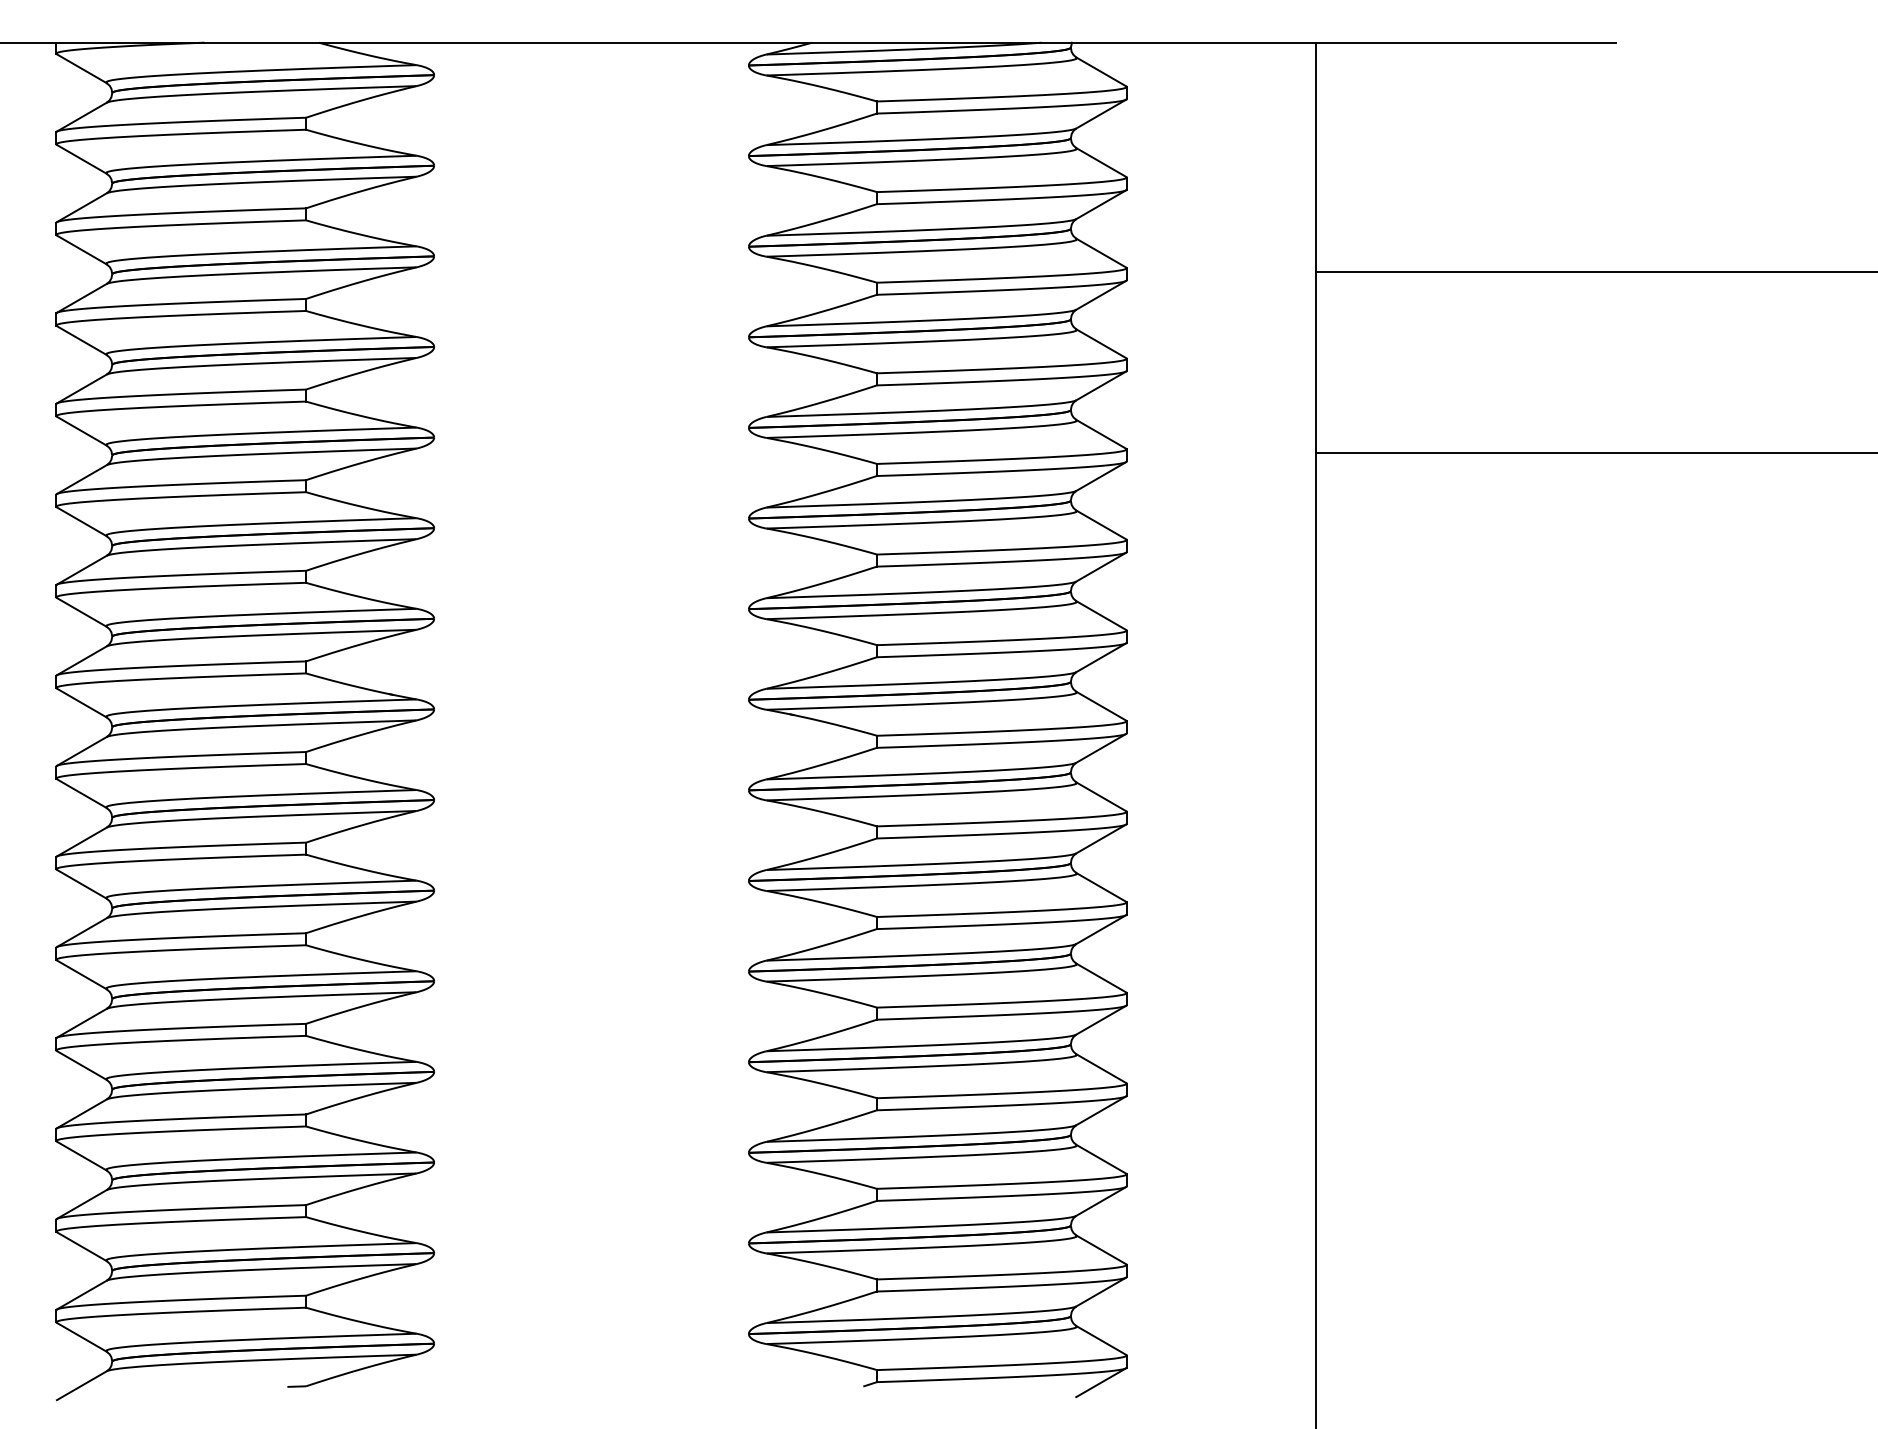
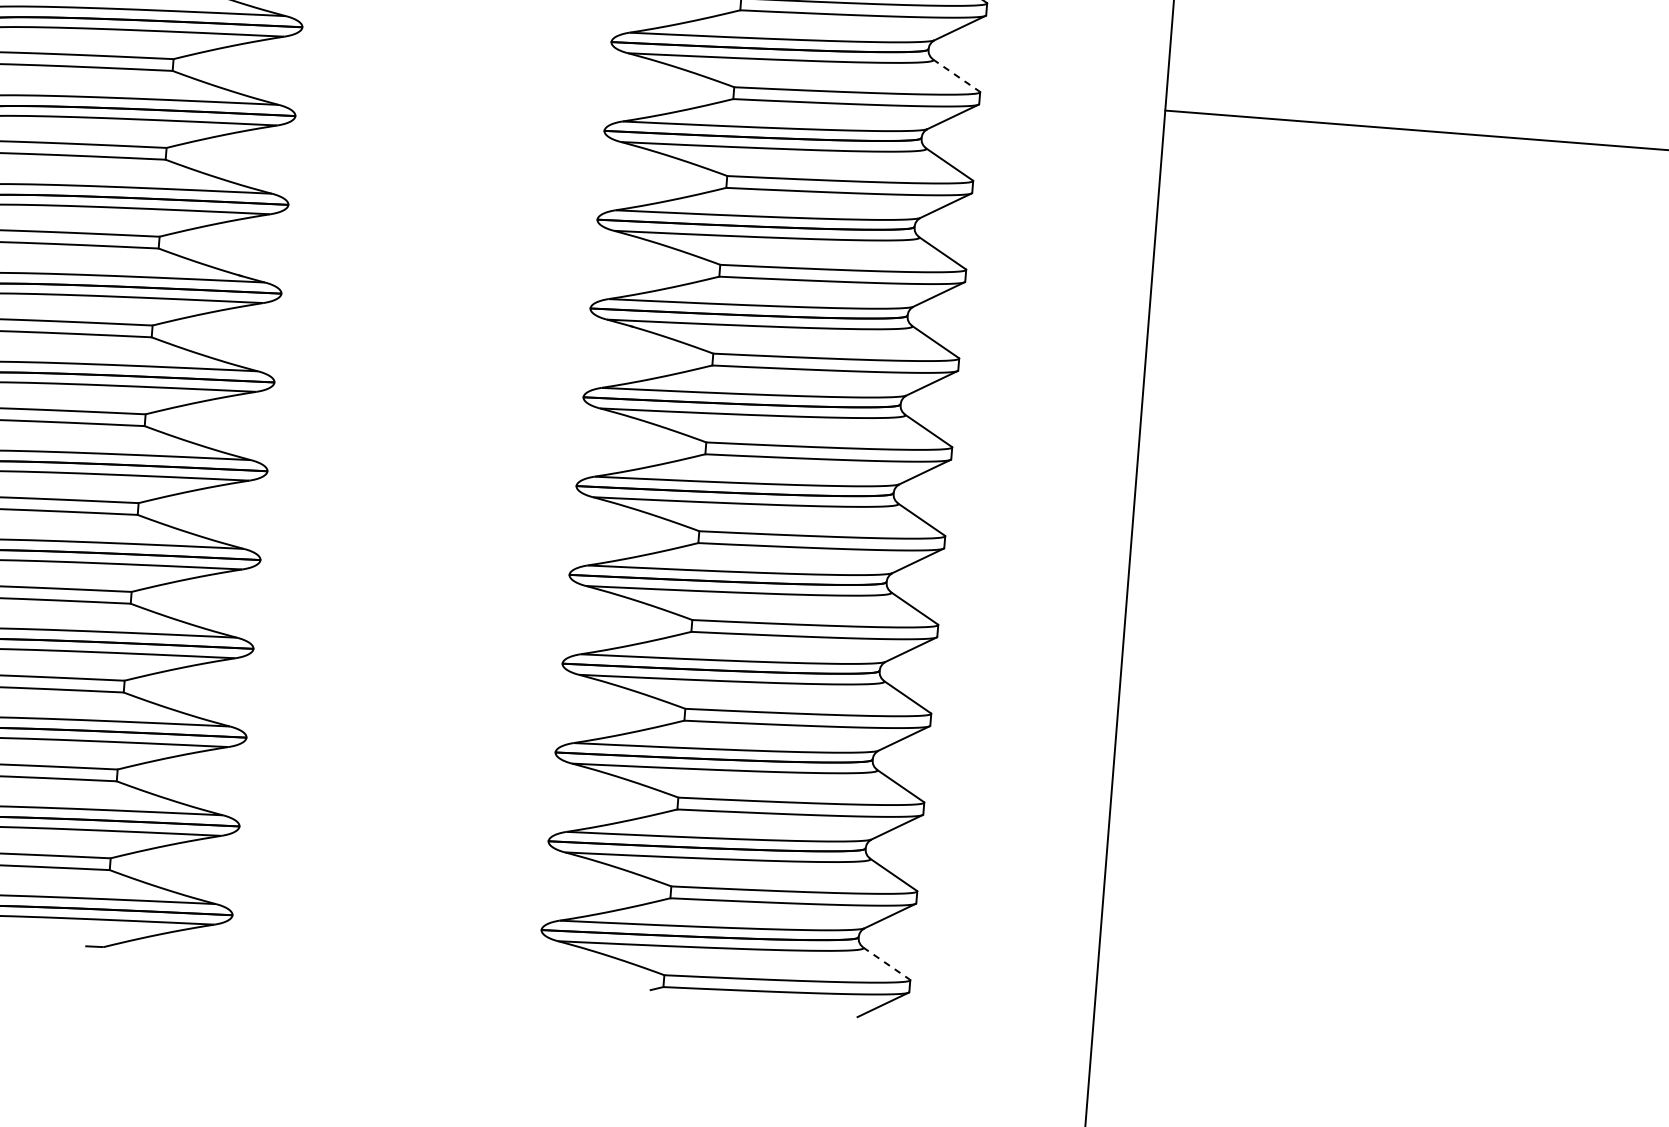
line: (1101, 434) -> (956, 75), solid -> dashed
line: (1101, 1340) -> (886, 963), solid -> dashed

